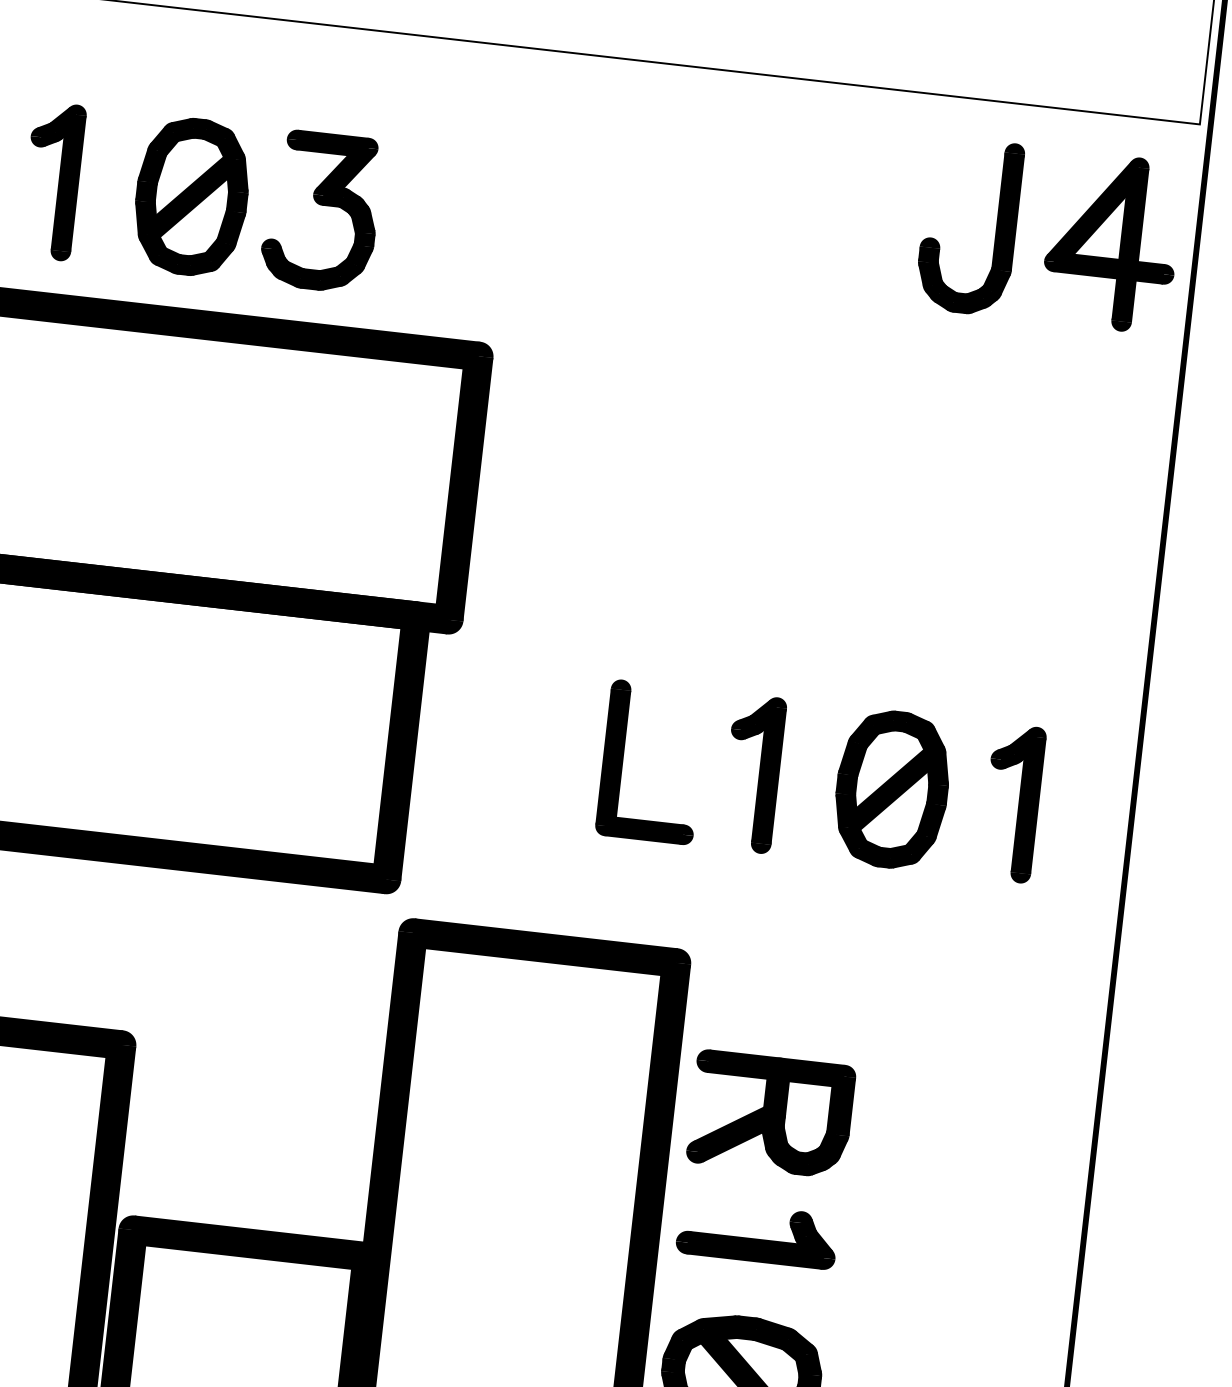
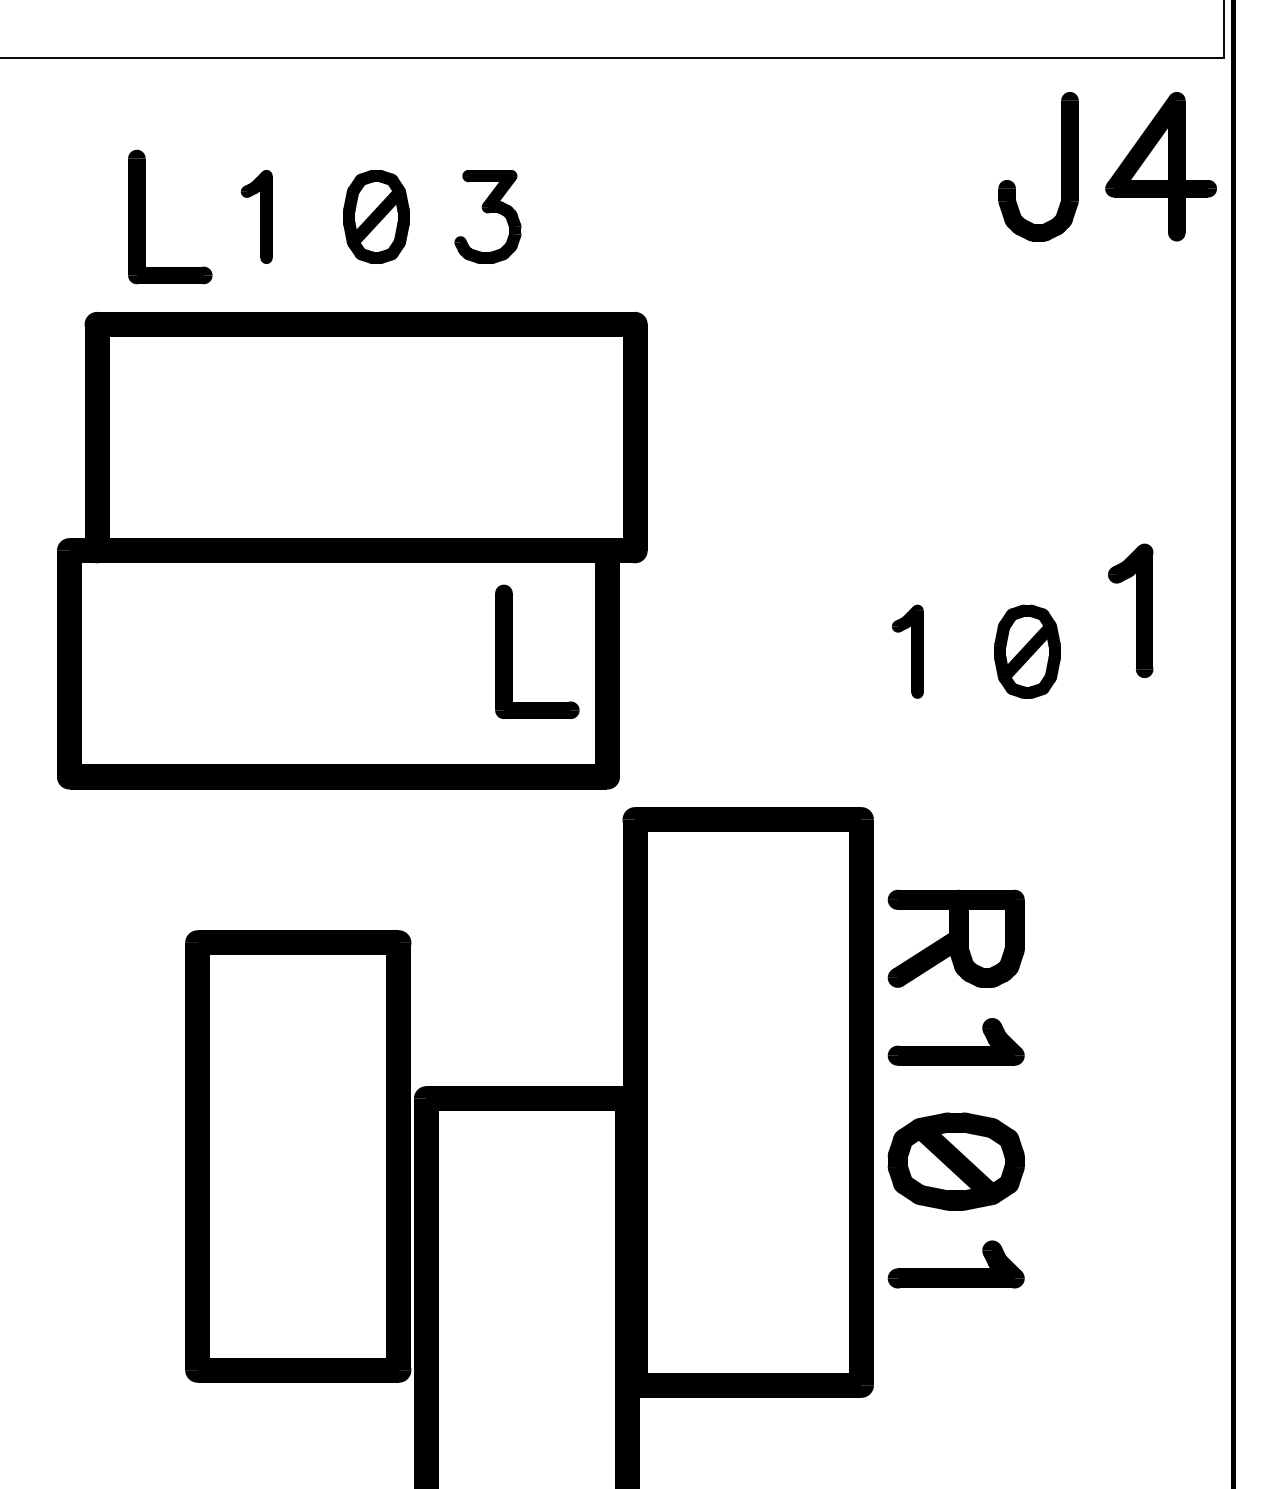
part: (52, 180) -> (256, 216), size x0.7
part: (192, 196) -> (376, 216), size x0.7
part: (321, 211) -> (487, 216), size x0.7
part: (623, 758) -> (512, 651), moved
part: (752, 773) -> (907, 651), size x0.7
part: (892, 789) -> (1027, 651), size x0.7
part: (1012, 802) -> (1130, 610), moved

